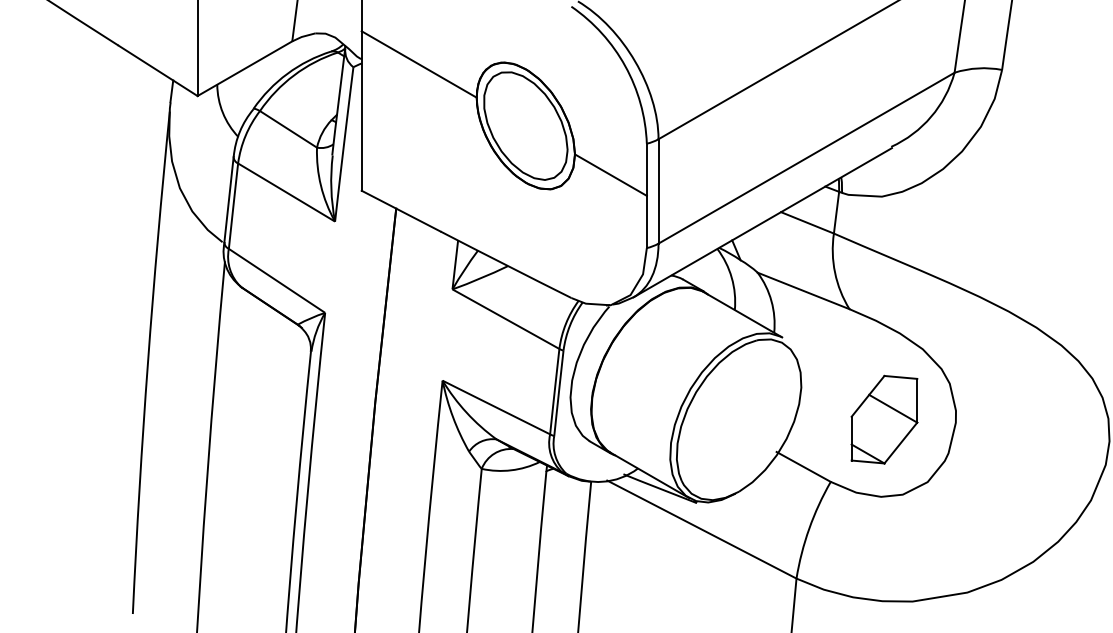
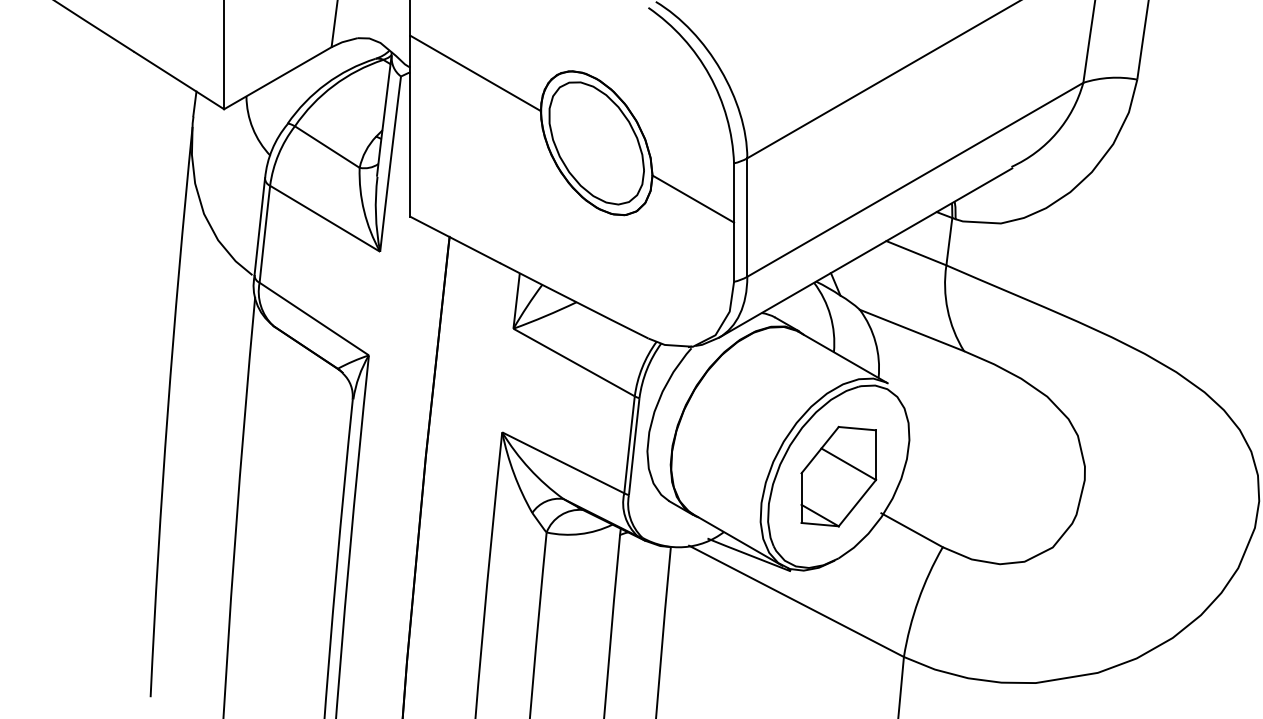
part: (884, 419) -> (838, 476), moved

